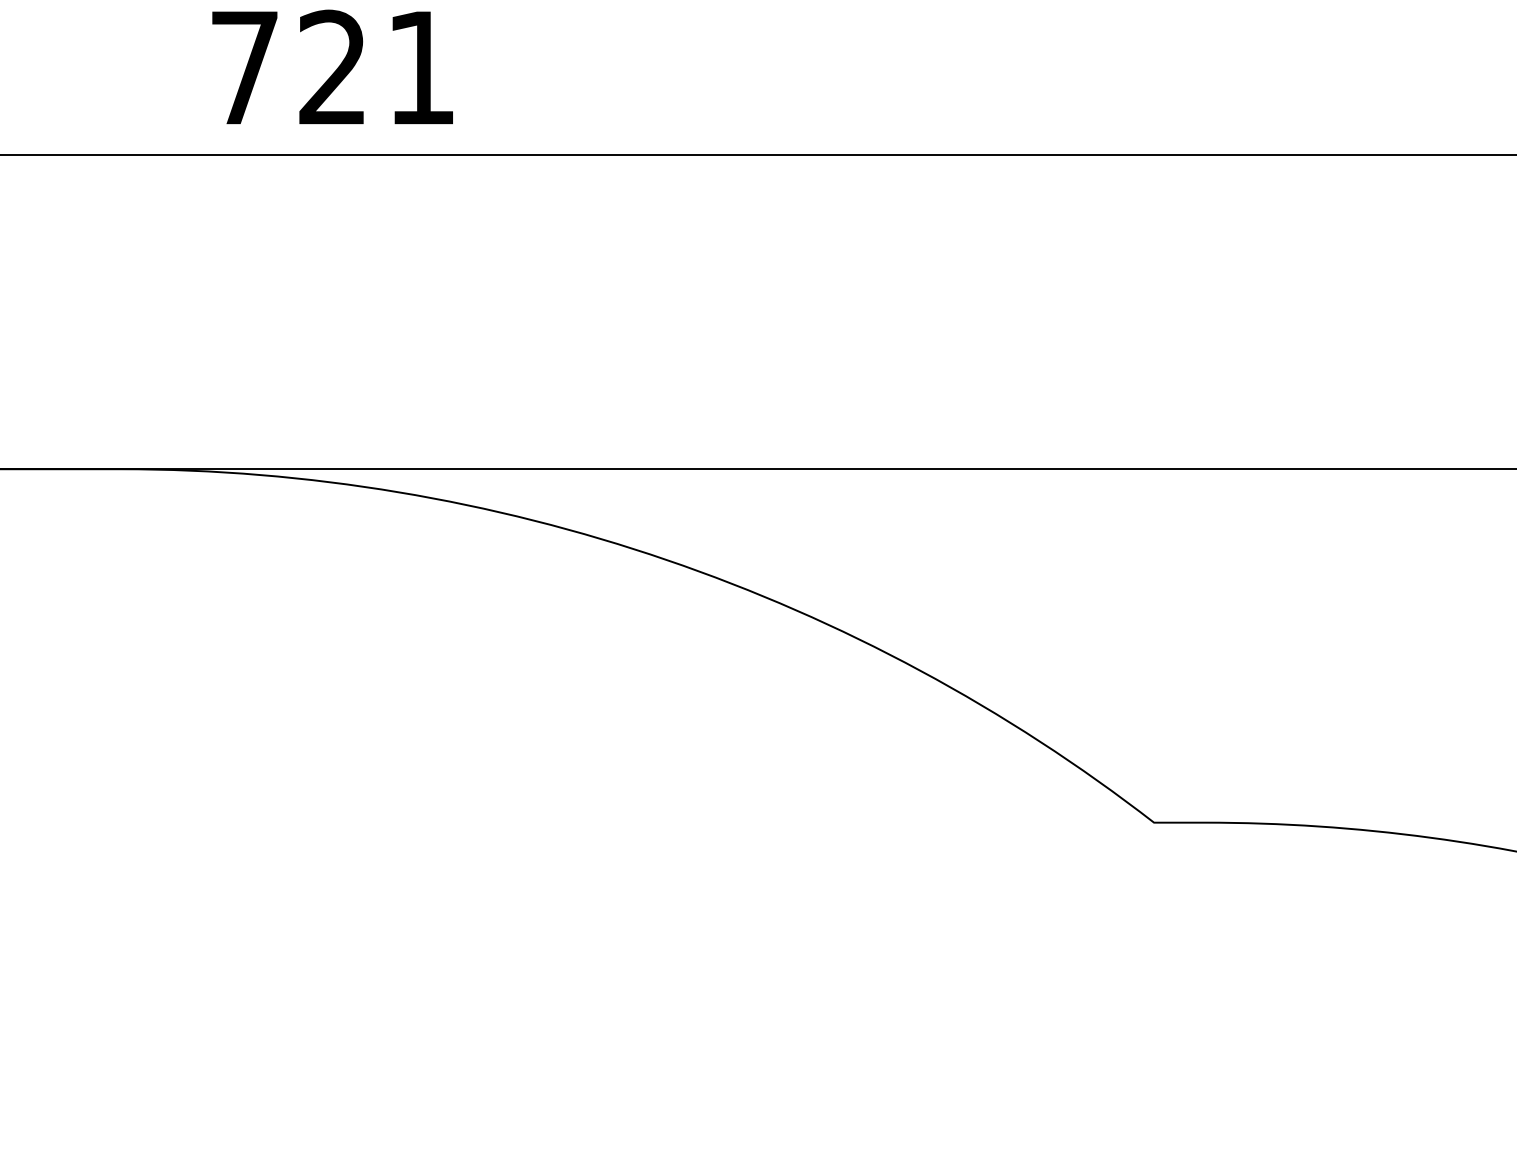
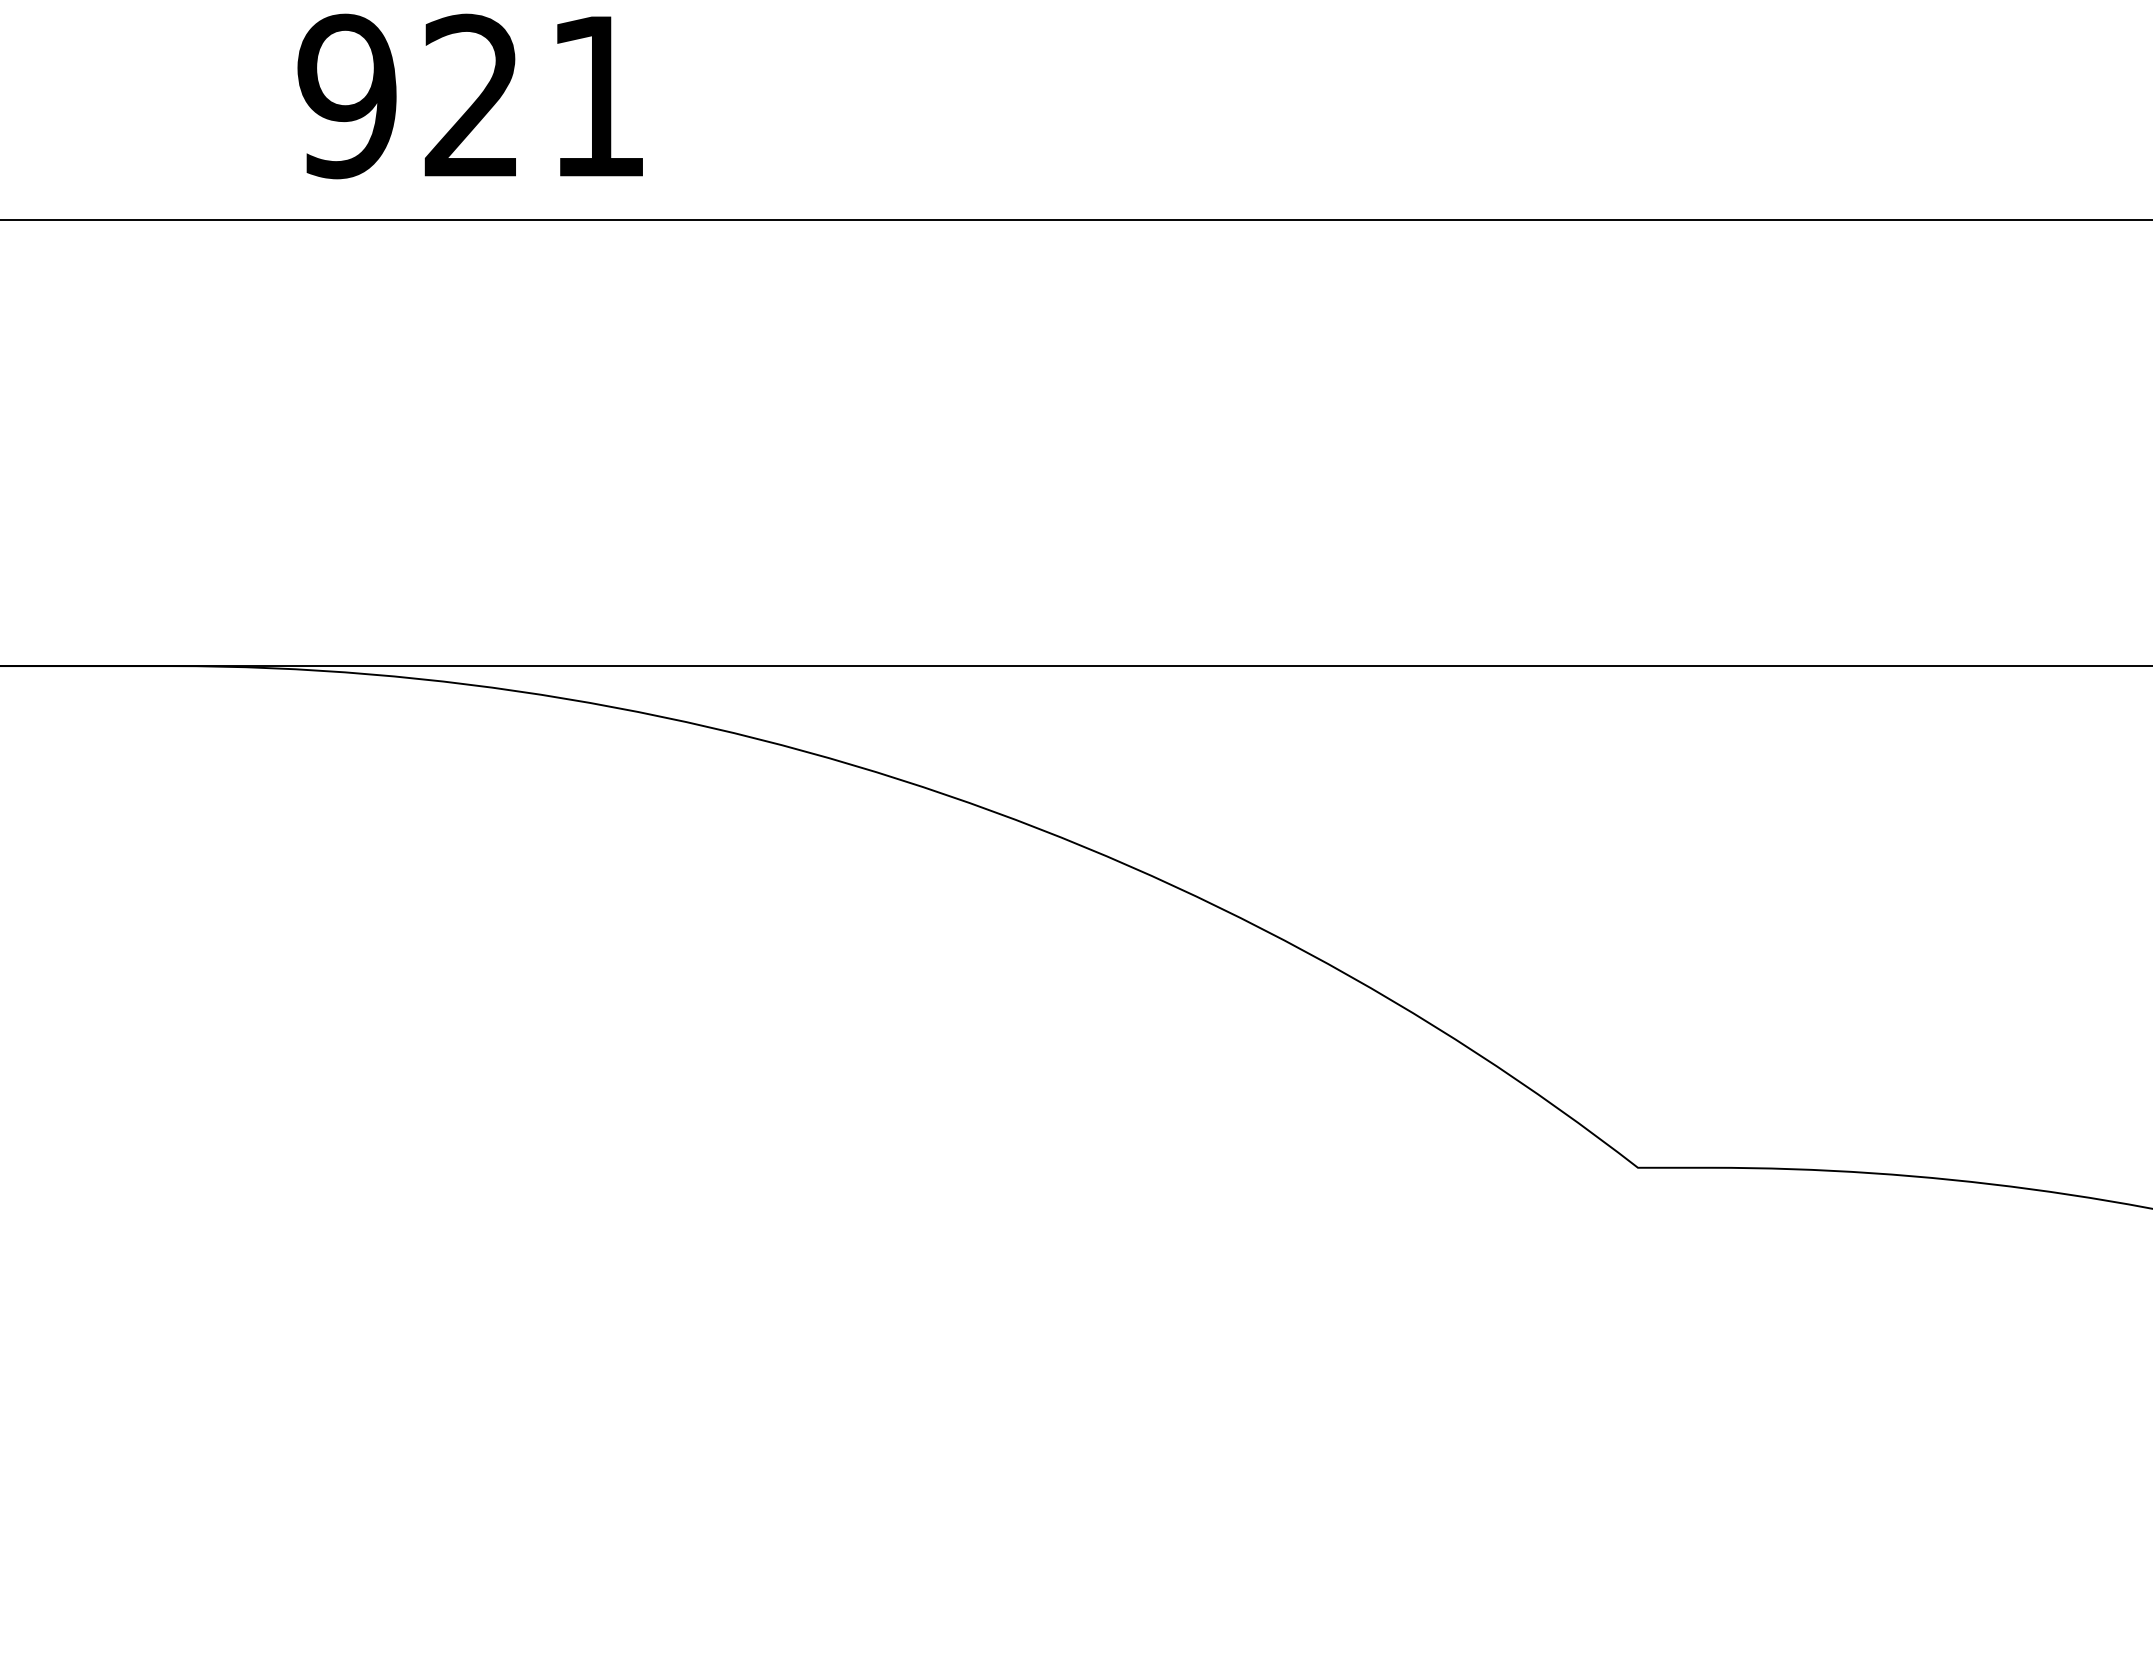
text: (244, 67) -> (346, 96), 721 -> 921

